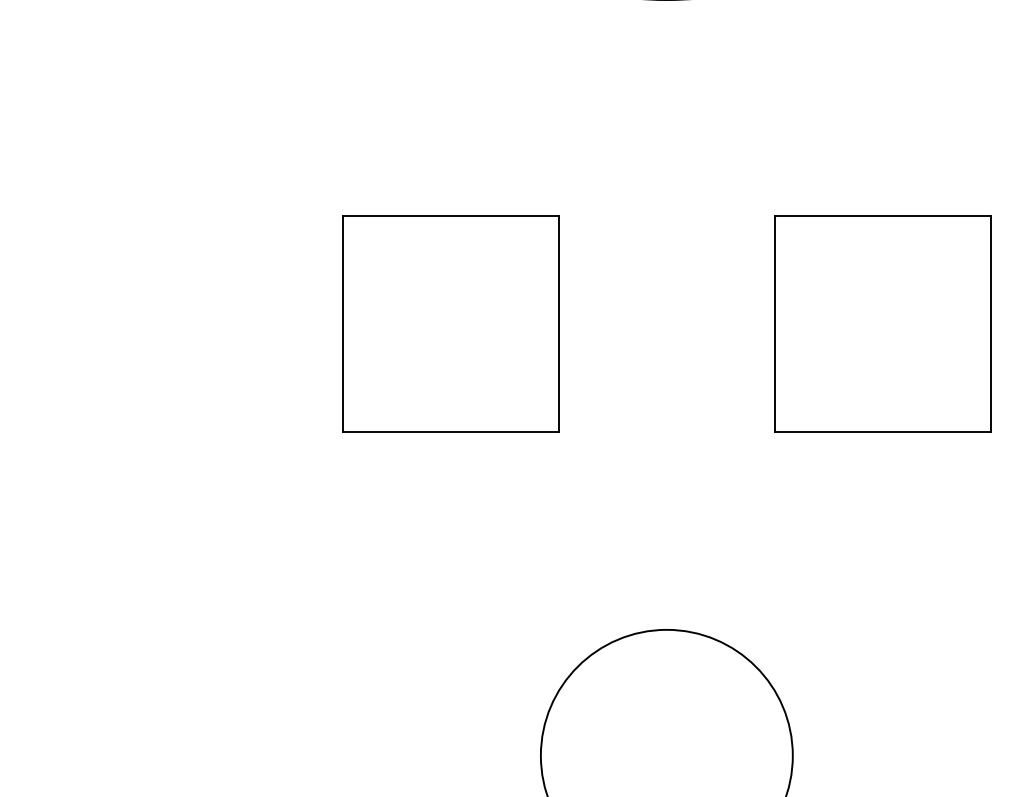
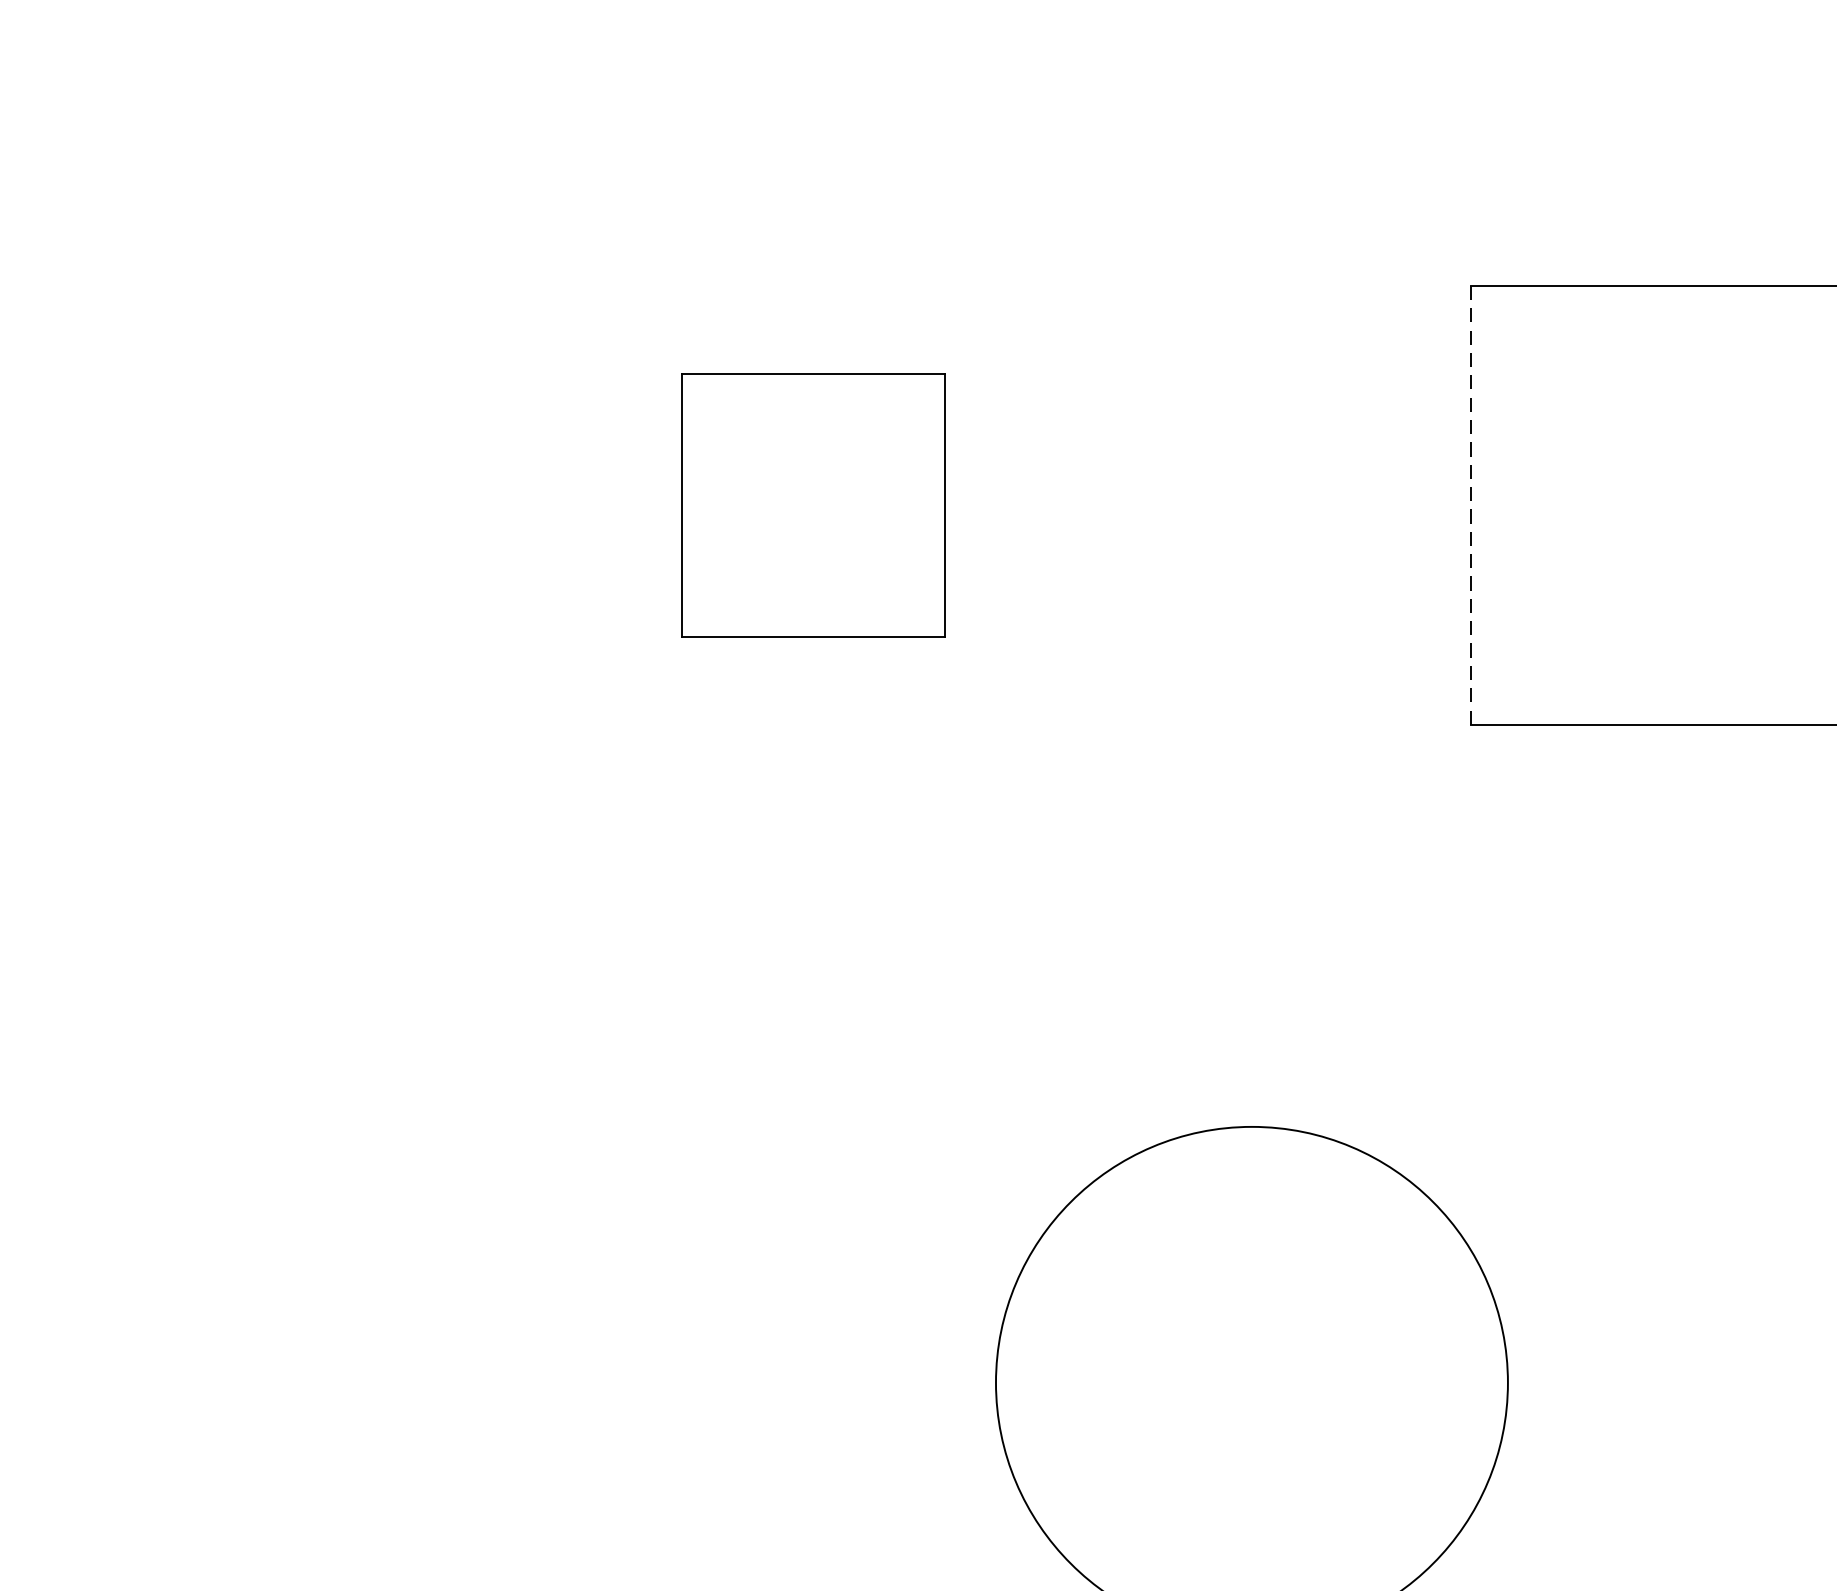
part: (450, 323) -> (812, 504), size x0.6
line: (774, 323) -> (1470, 504), solid -> dashed

